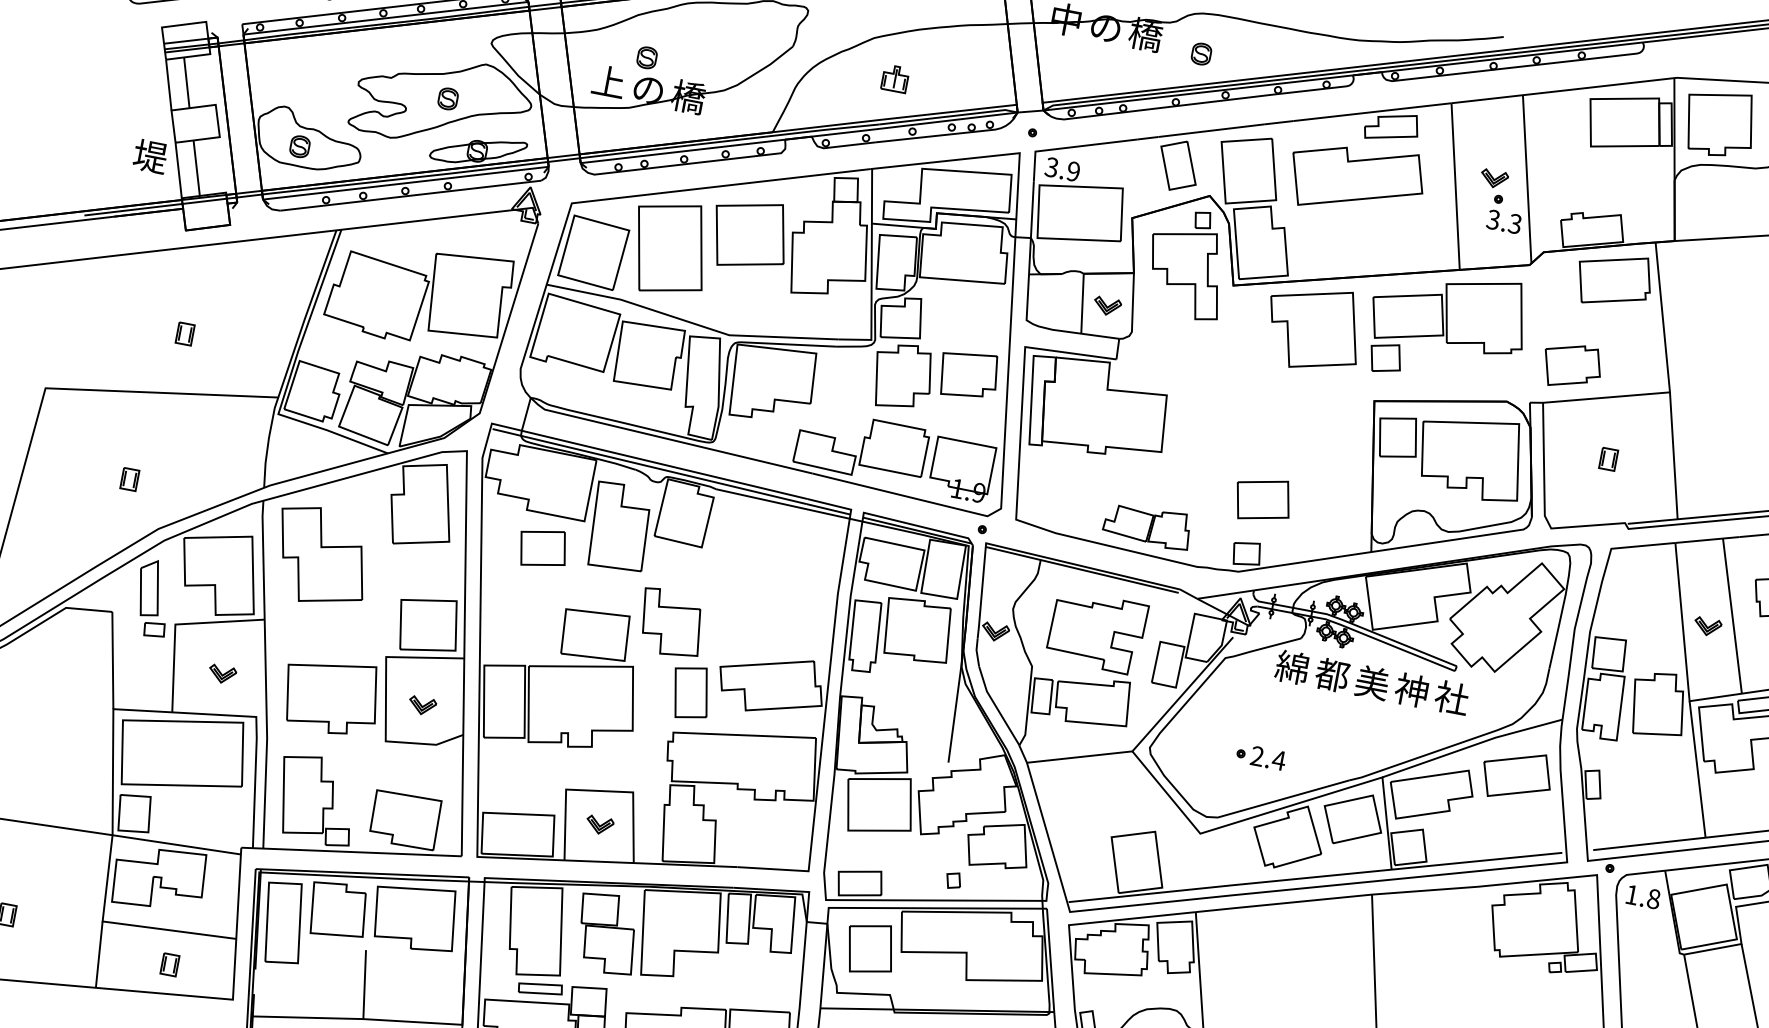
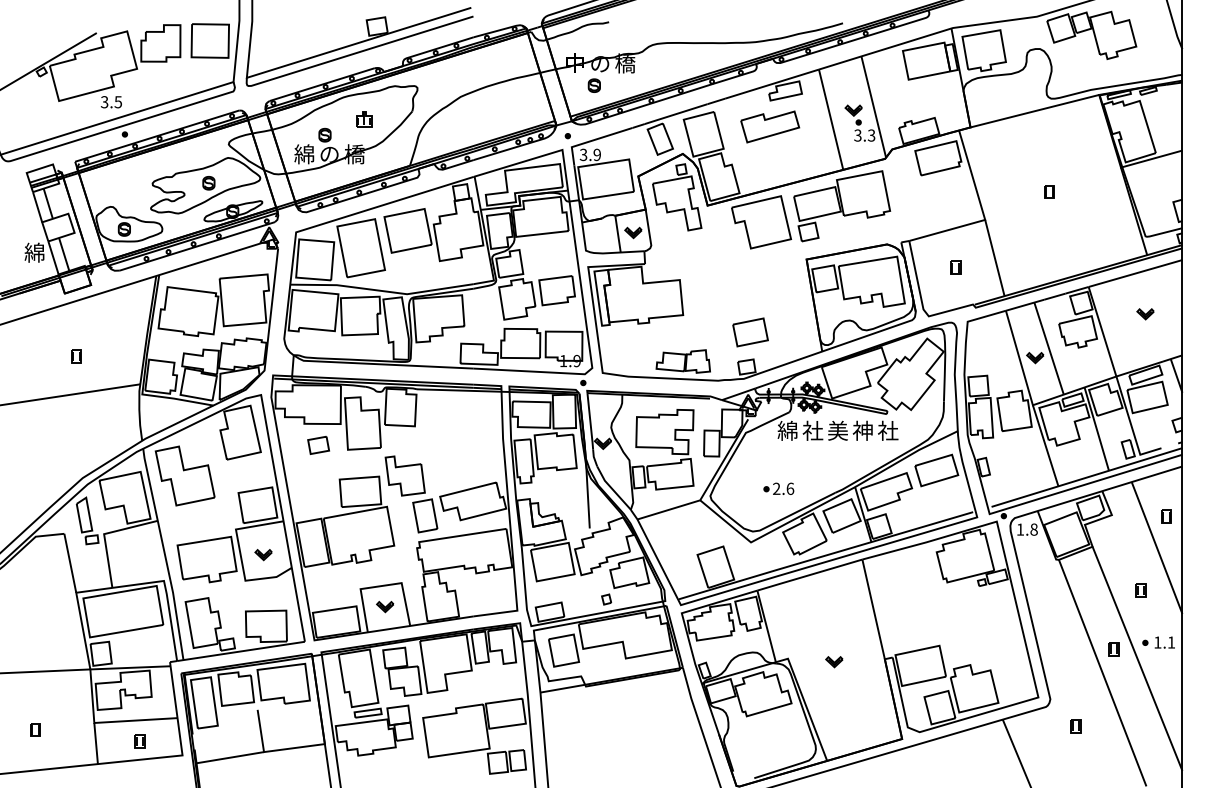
part: (1200, 53) -> (593, 85), moved
part: (895, 79) -> (364, 119), moved
text: (608, 82) -> (304, 154), 上 -> 綿
text: (150, 156) -> (34, 252), 堤 -> 綿
part: (1355, 178) -> (769, 126), size x0.7
part: (1571, 366) -> (922, 215), removed
part: (129, 479) -> (59, 451), removed
part: (542, 548) -> (318, 445), size x0.7
text: (1331, 674) -> (812, 430), 都 -> 社
part: (222, 675) -> (138, 559), removed
text: (1277, 759) -> (789, 488), 2.4 -> 2.6

